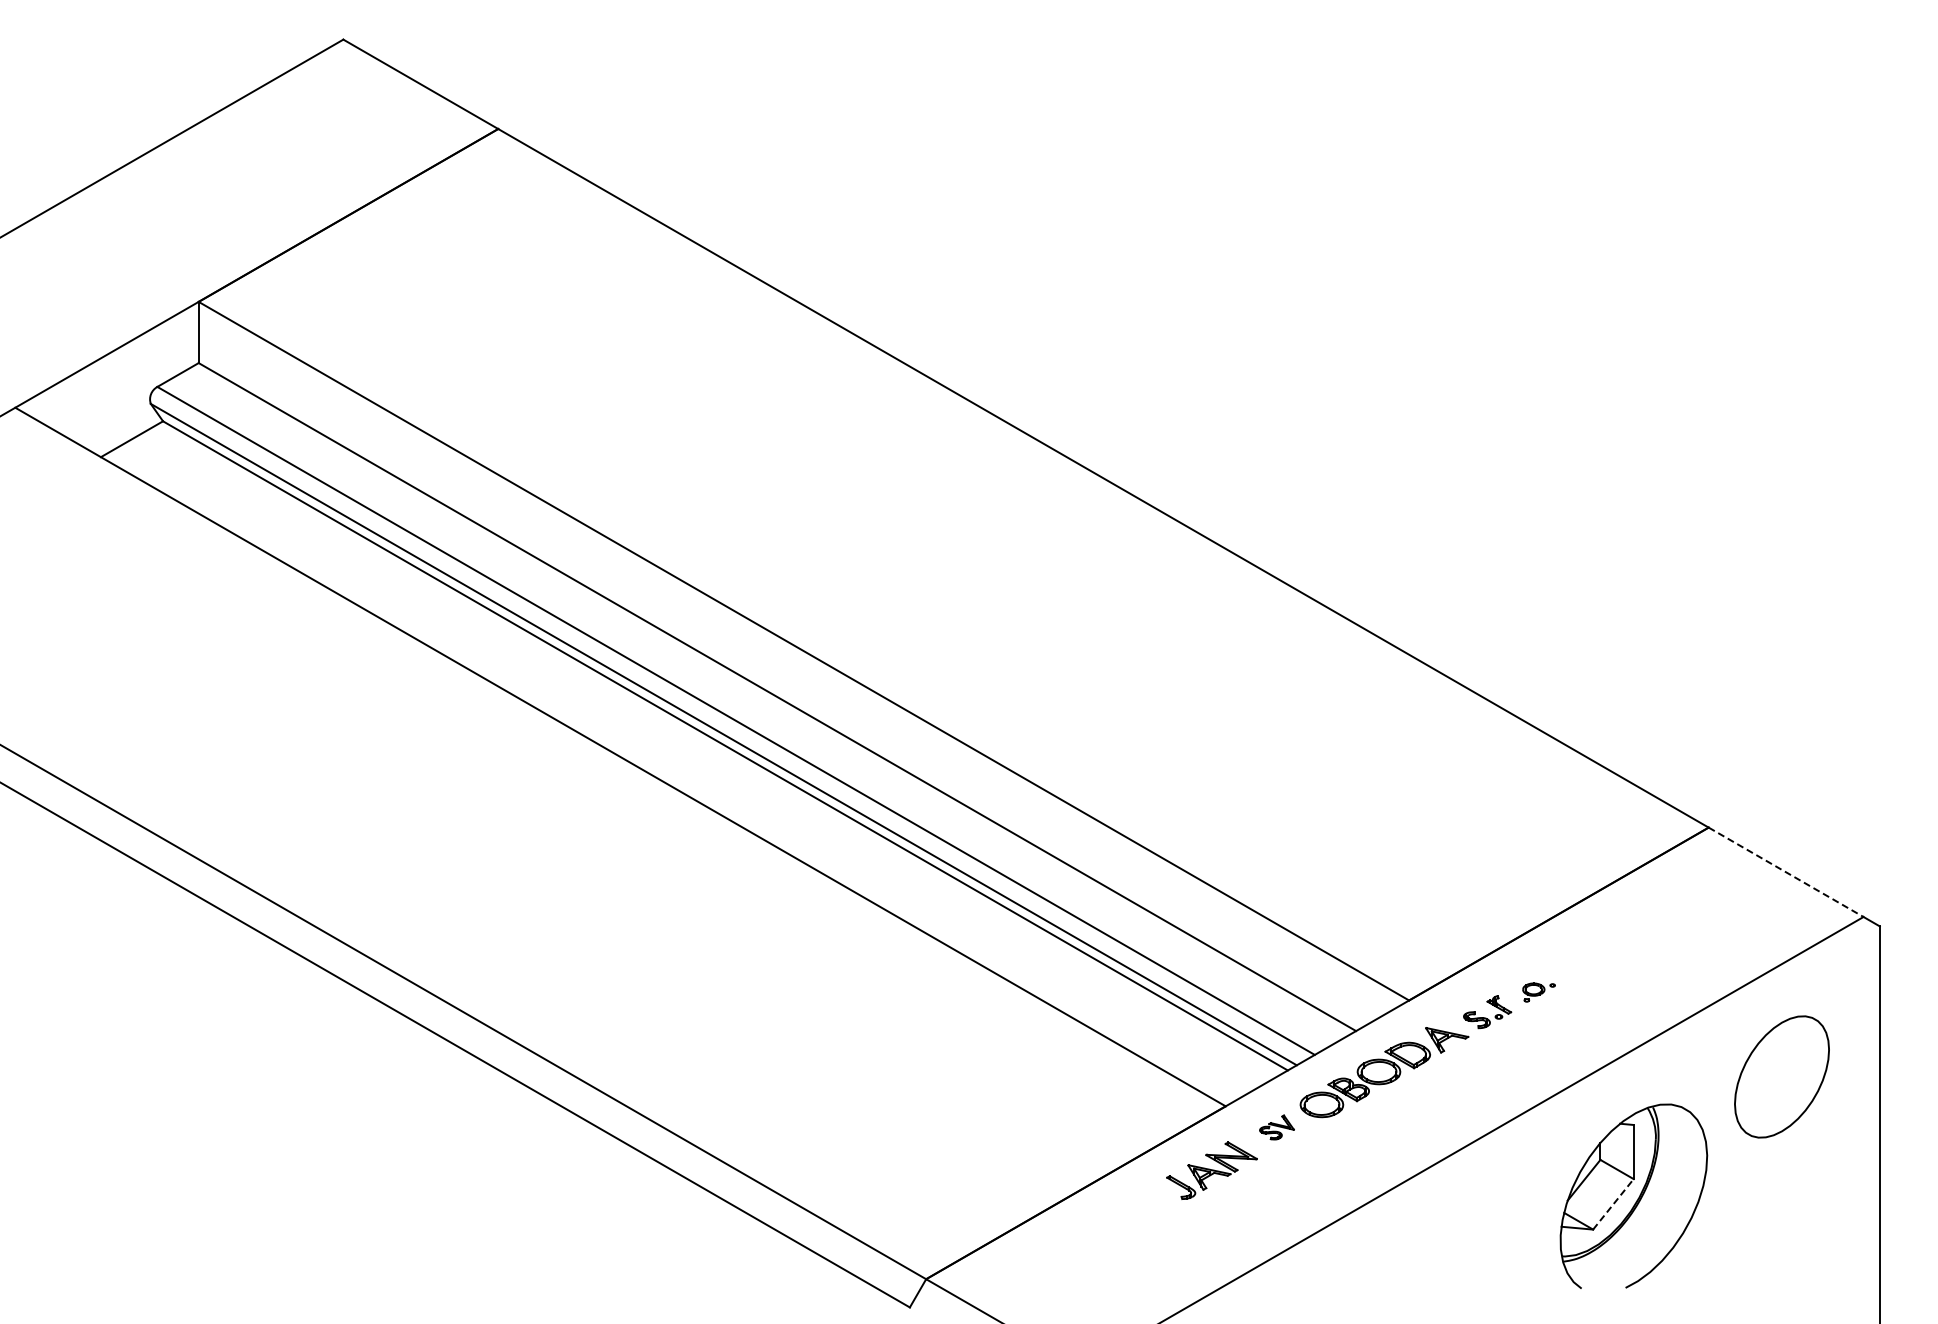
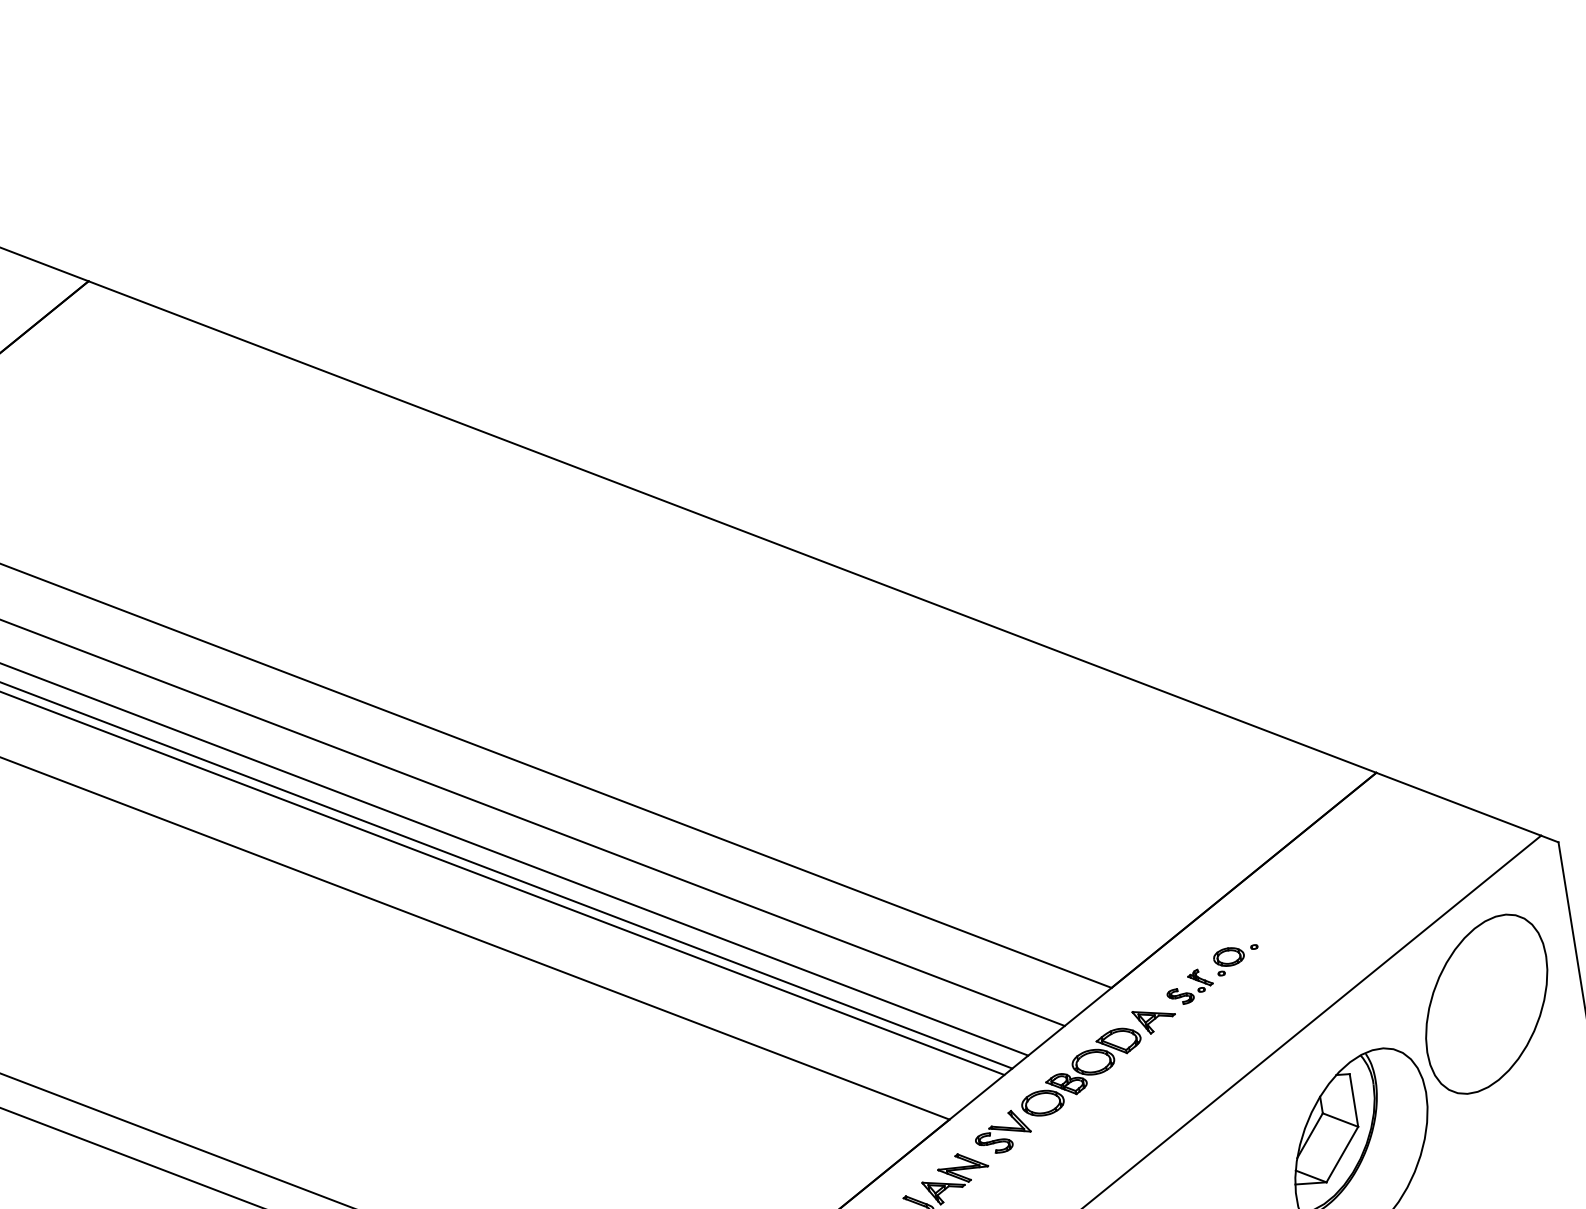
line: (1786, 872) -> (1459, 804), dashed -> solid
part: (1538, 992) -> (1236, 959), size x1.43
part: (1781, 1076) -> (1486, 1003), size x1.43
part: (1276, 1127) -> (1002, 1132), size x1.67
line: (1613, 1203) -> (1342, 1153), dashed -> solid

